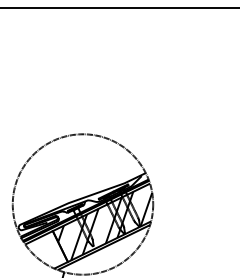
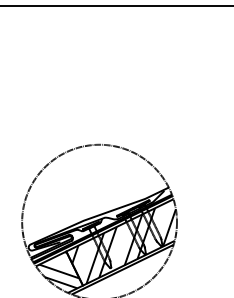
hatch: (46, 247) -> (59, 269), added

